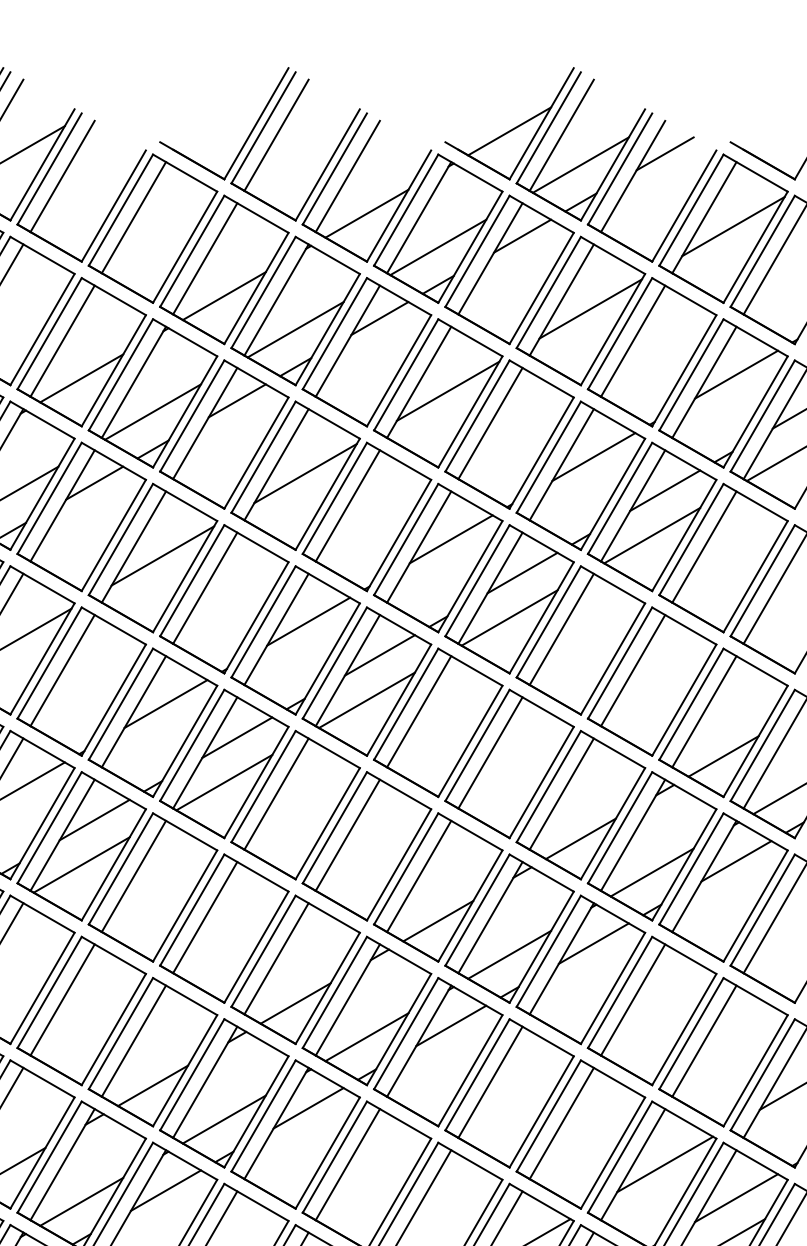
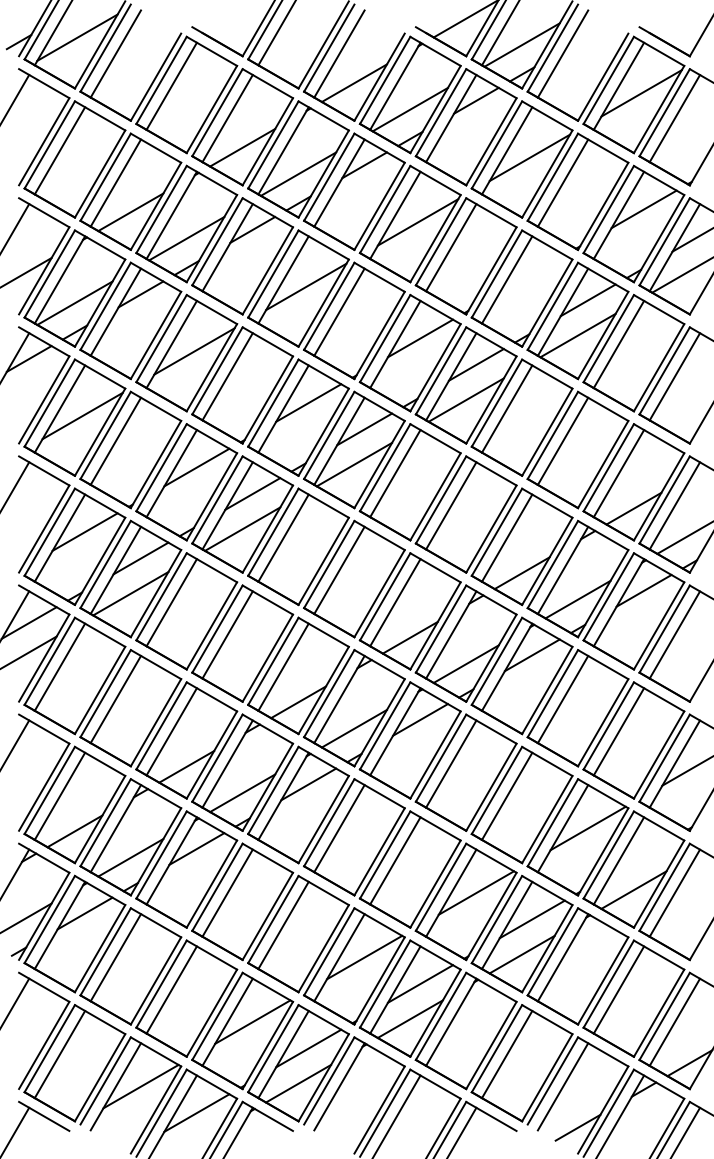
line: (664, 154) -> (587, 36), removed
line: (592, 456) -> (531, 273), removed
line: (735, 1197) -> (643, 854), removed

